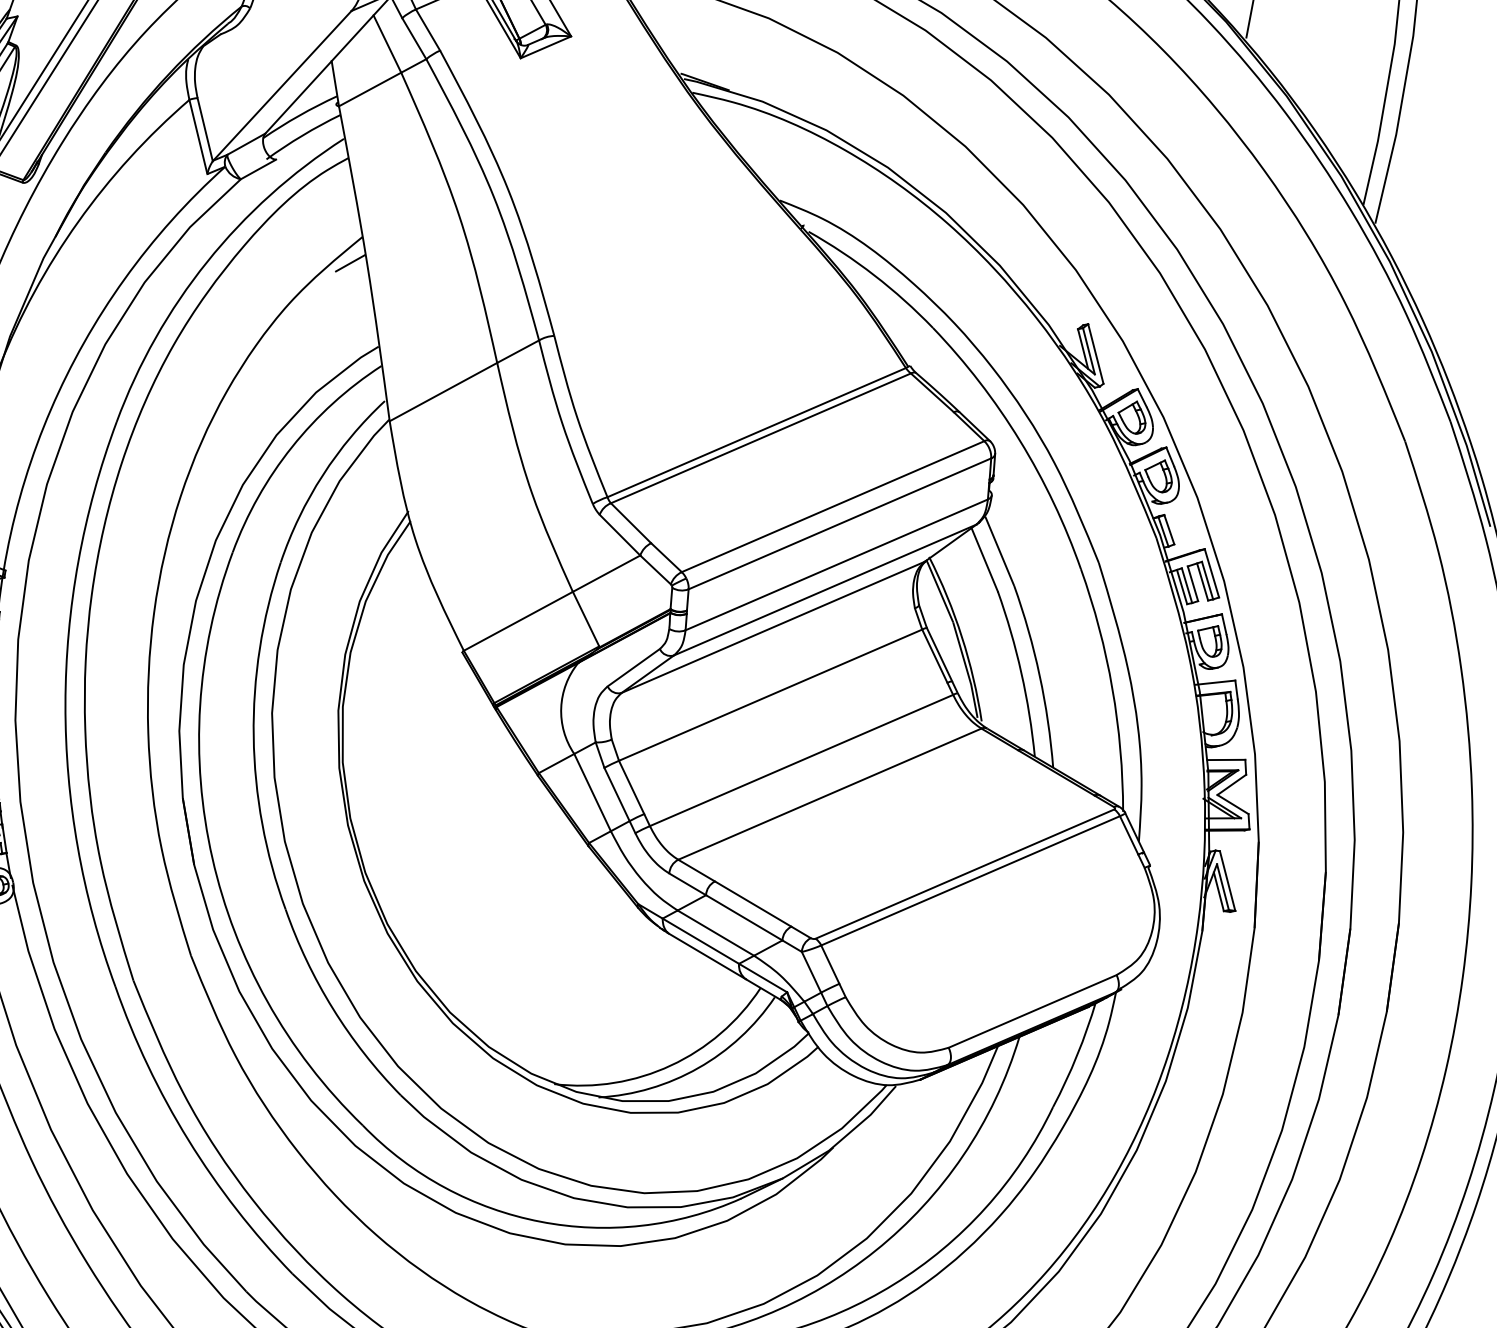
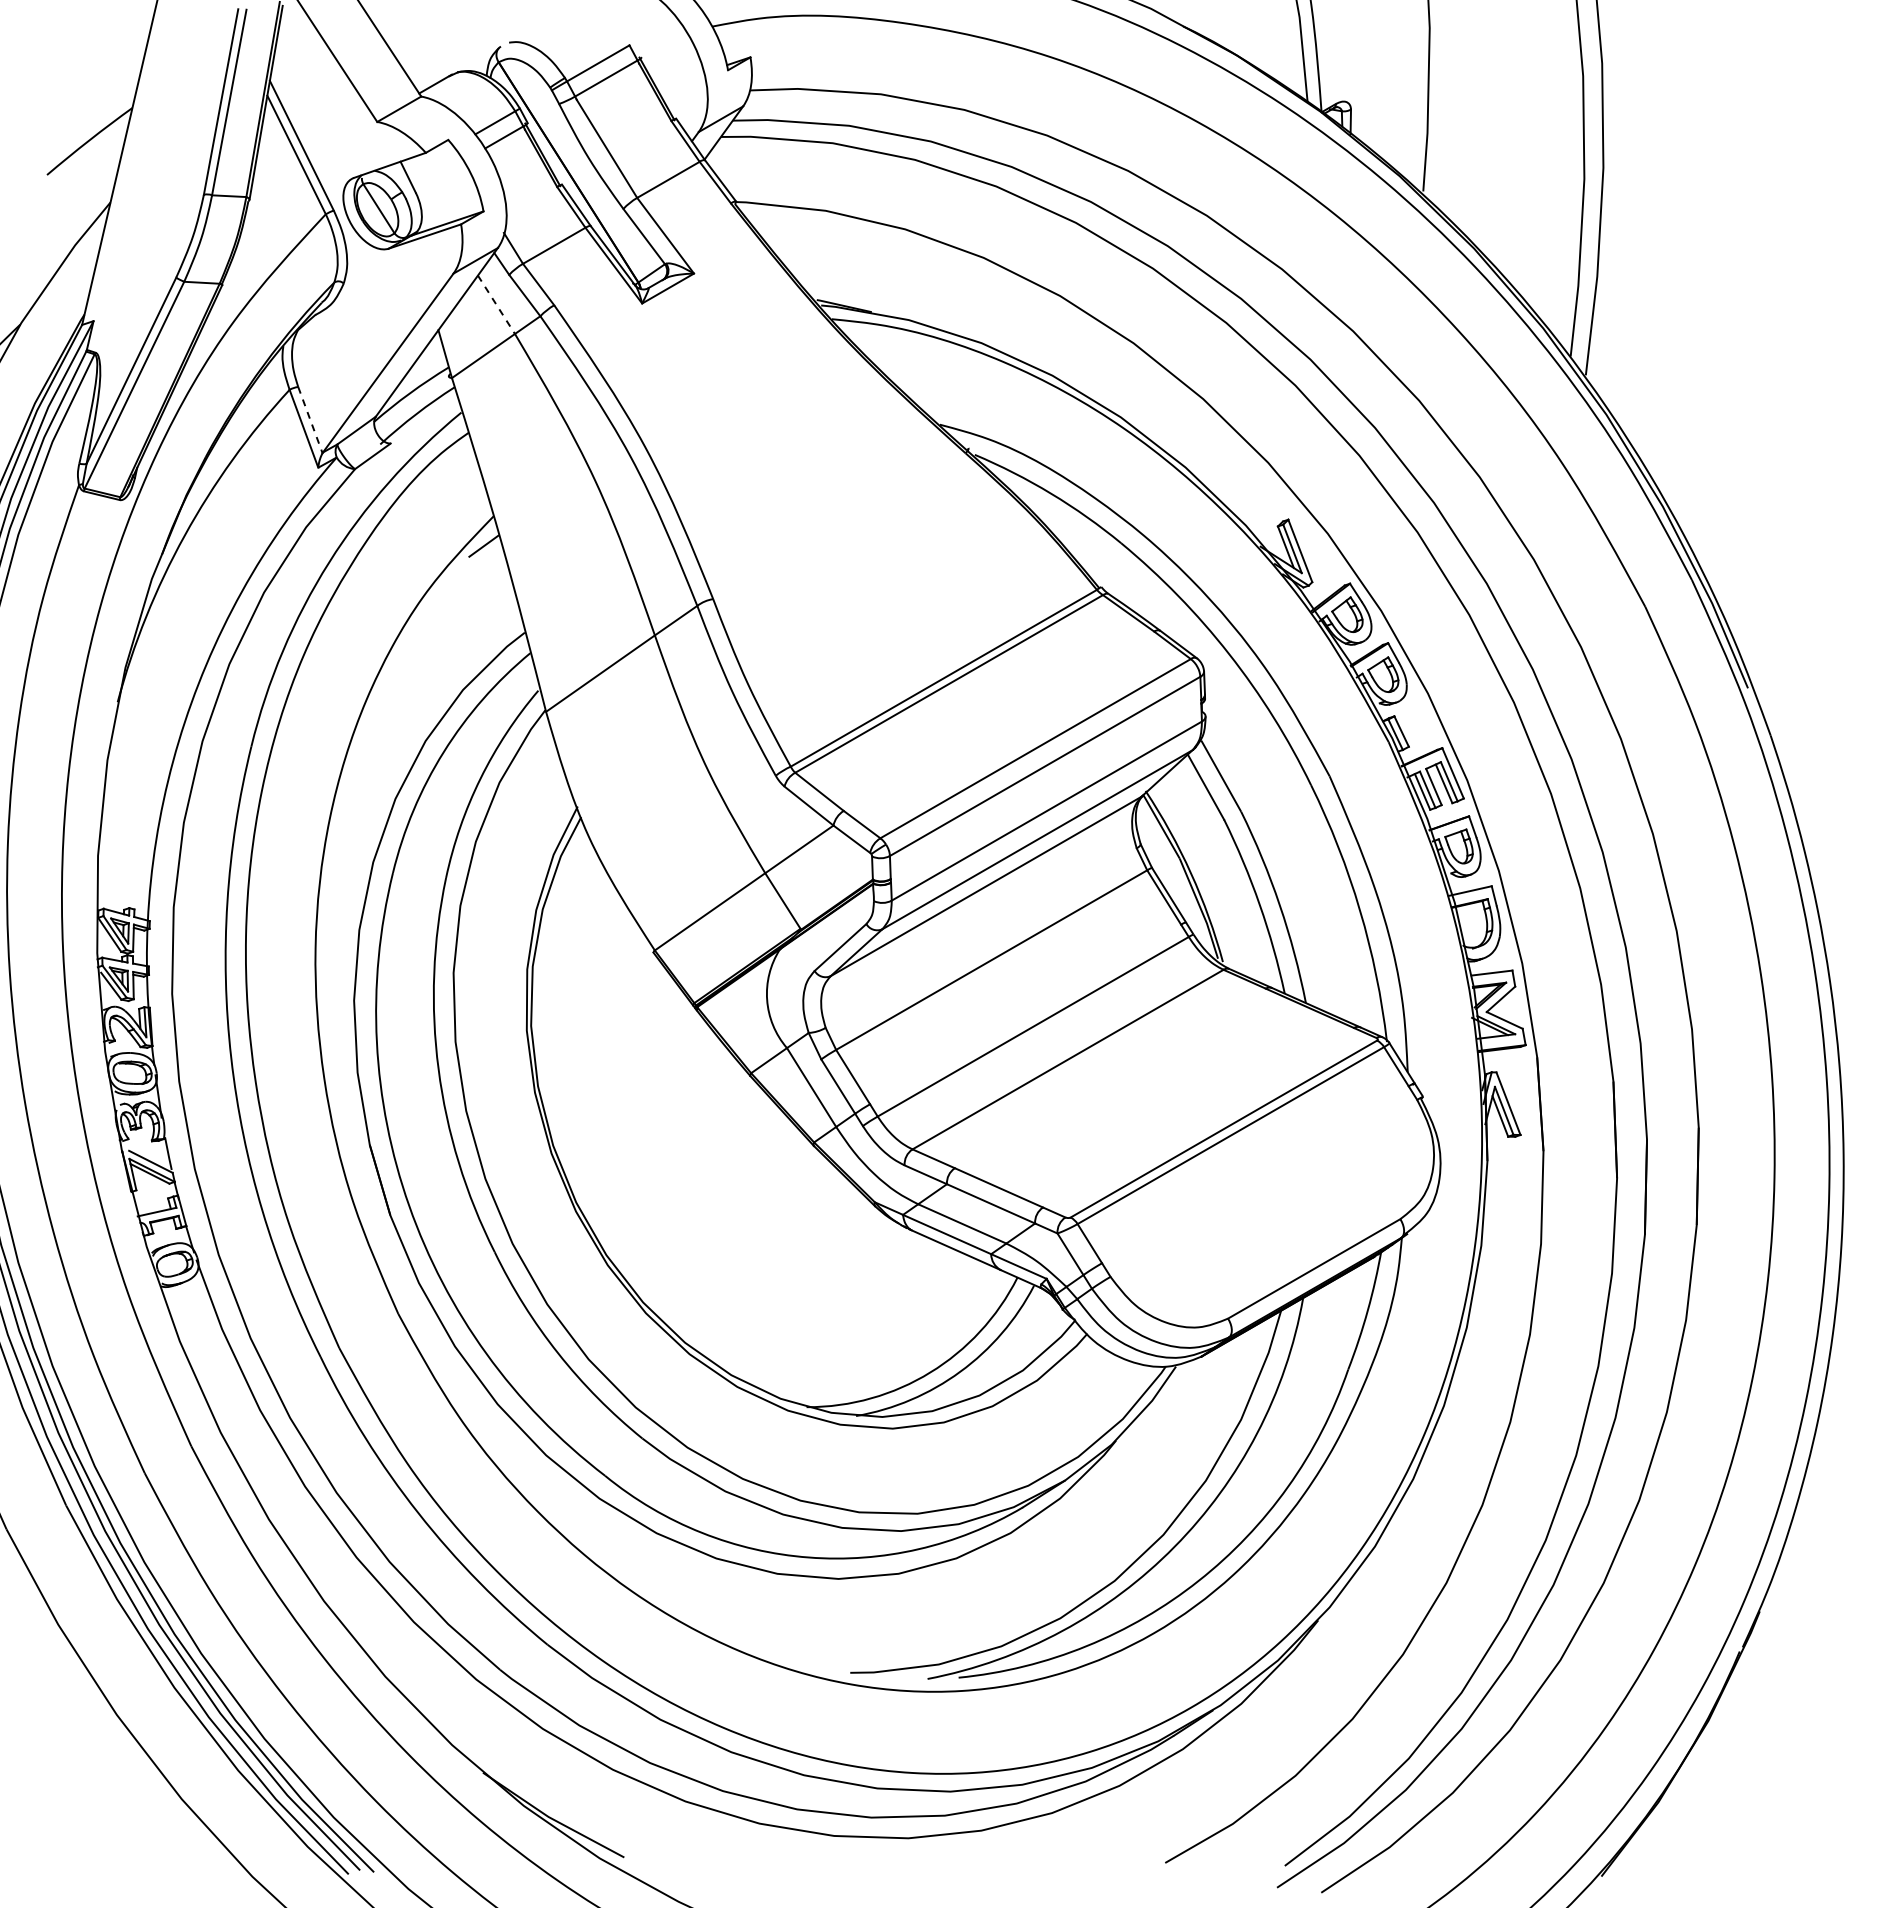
line: (387, 43) -> (496, 304), solid -> dashed
line: (205, 130) -> (310, 420), solid -> dashed

